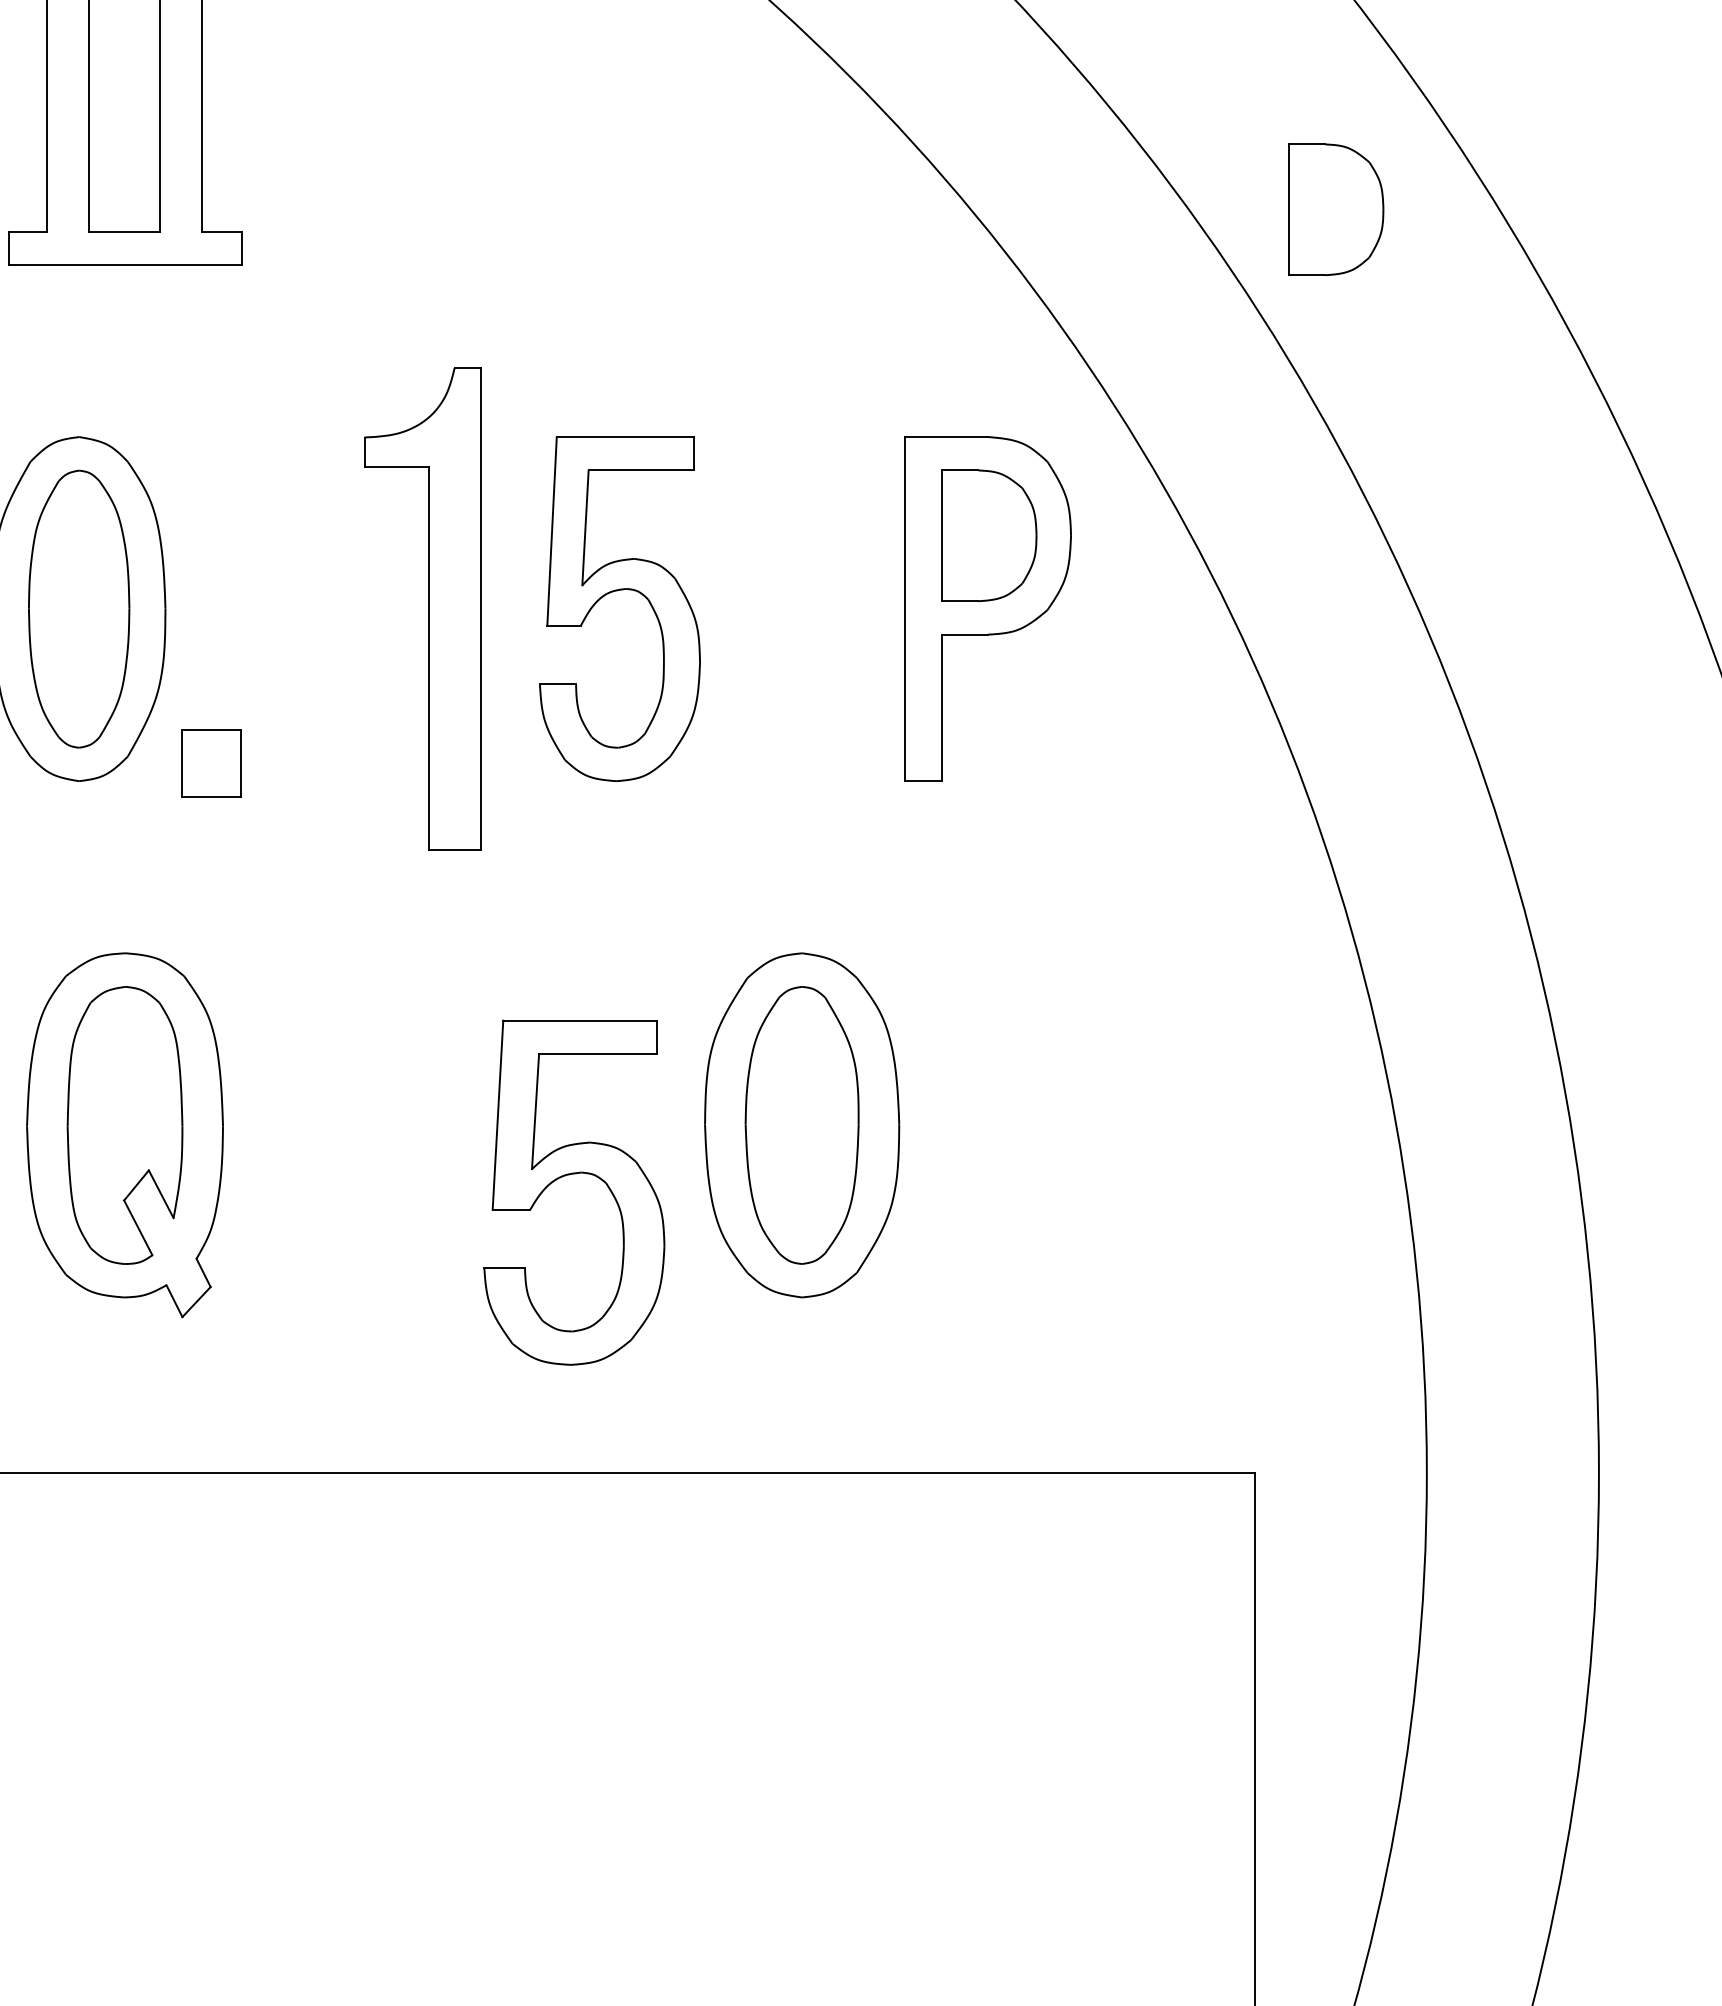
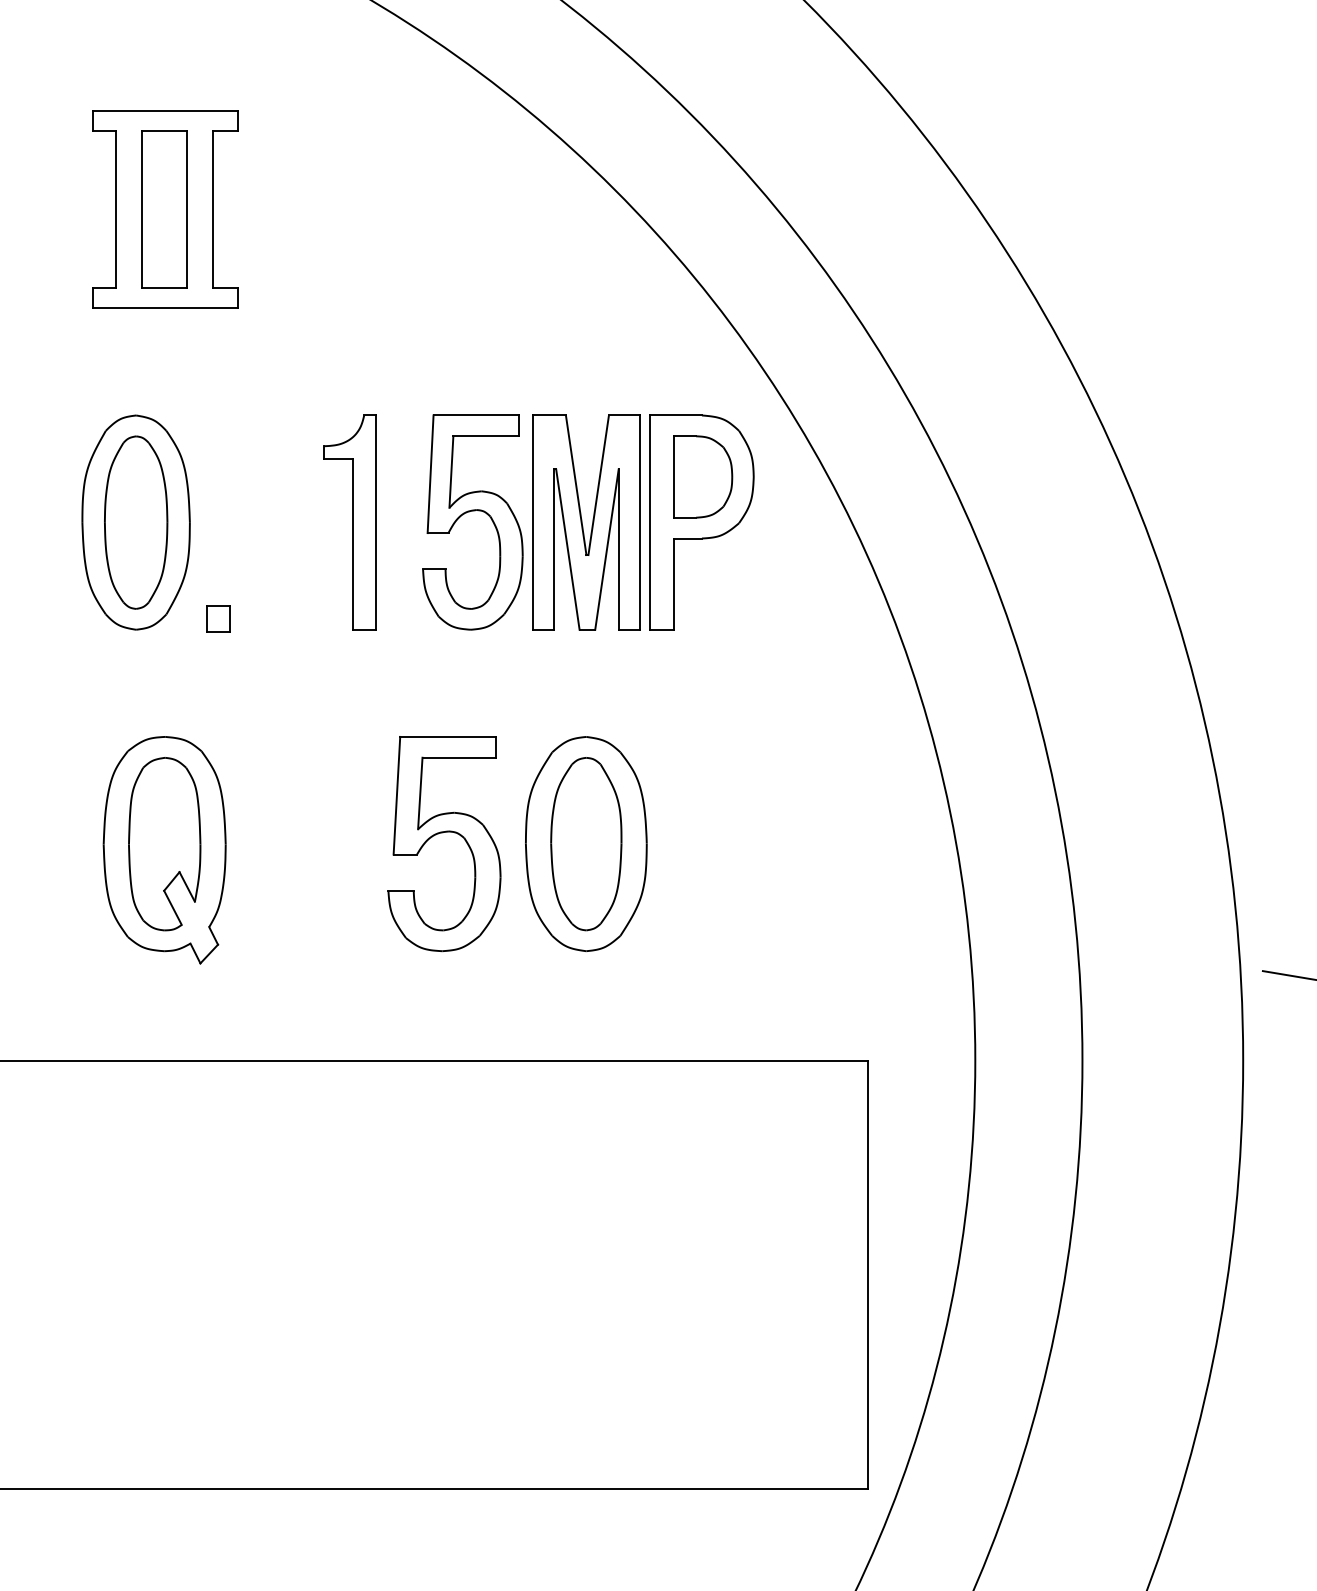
part: (1337, 209) -> (919, 273), removed
part: (421, 608) -> (349, 522), size x0.71
part: (802, 608) -> (586, 522), added
part: (211, 763) -> (218, 618), size x0.62
part: (571, 1175) -> (442, 833), moved

